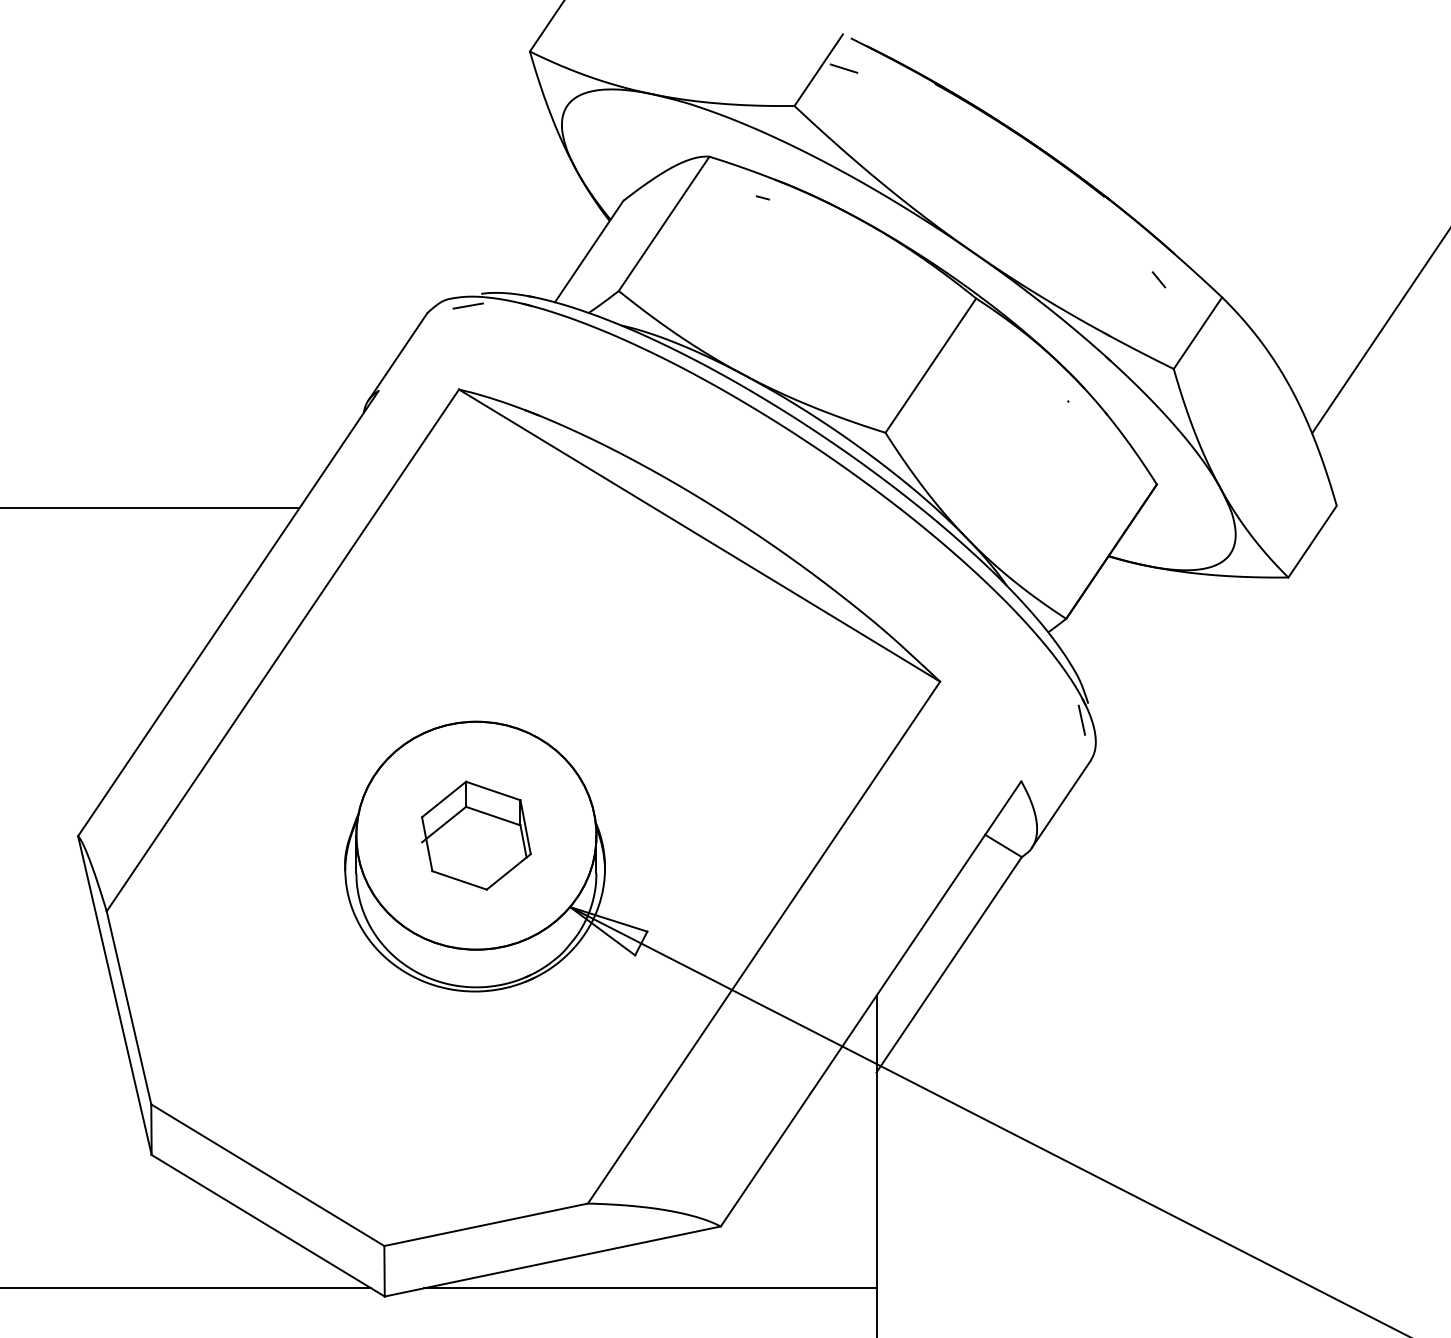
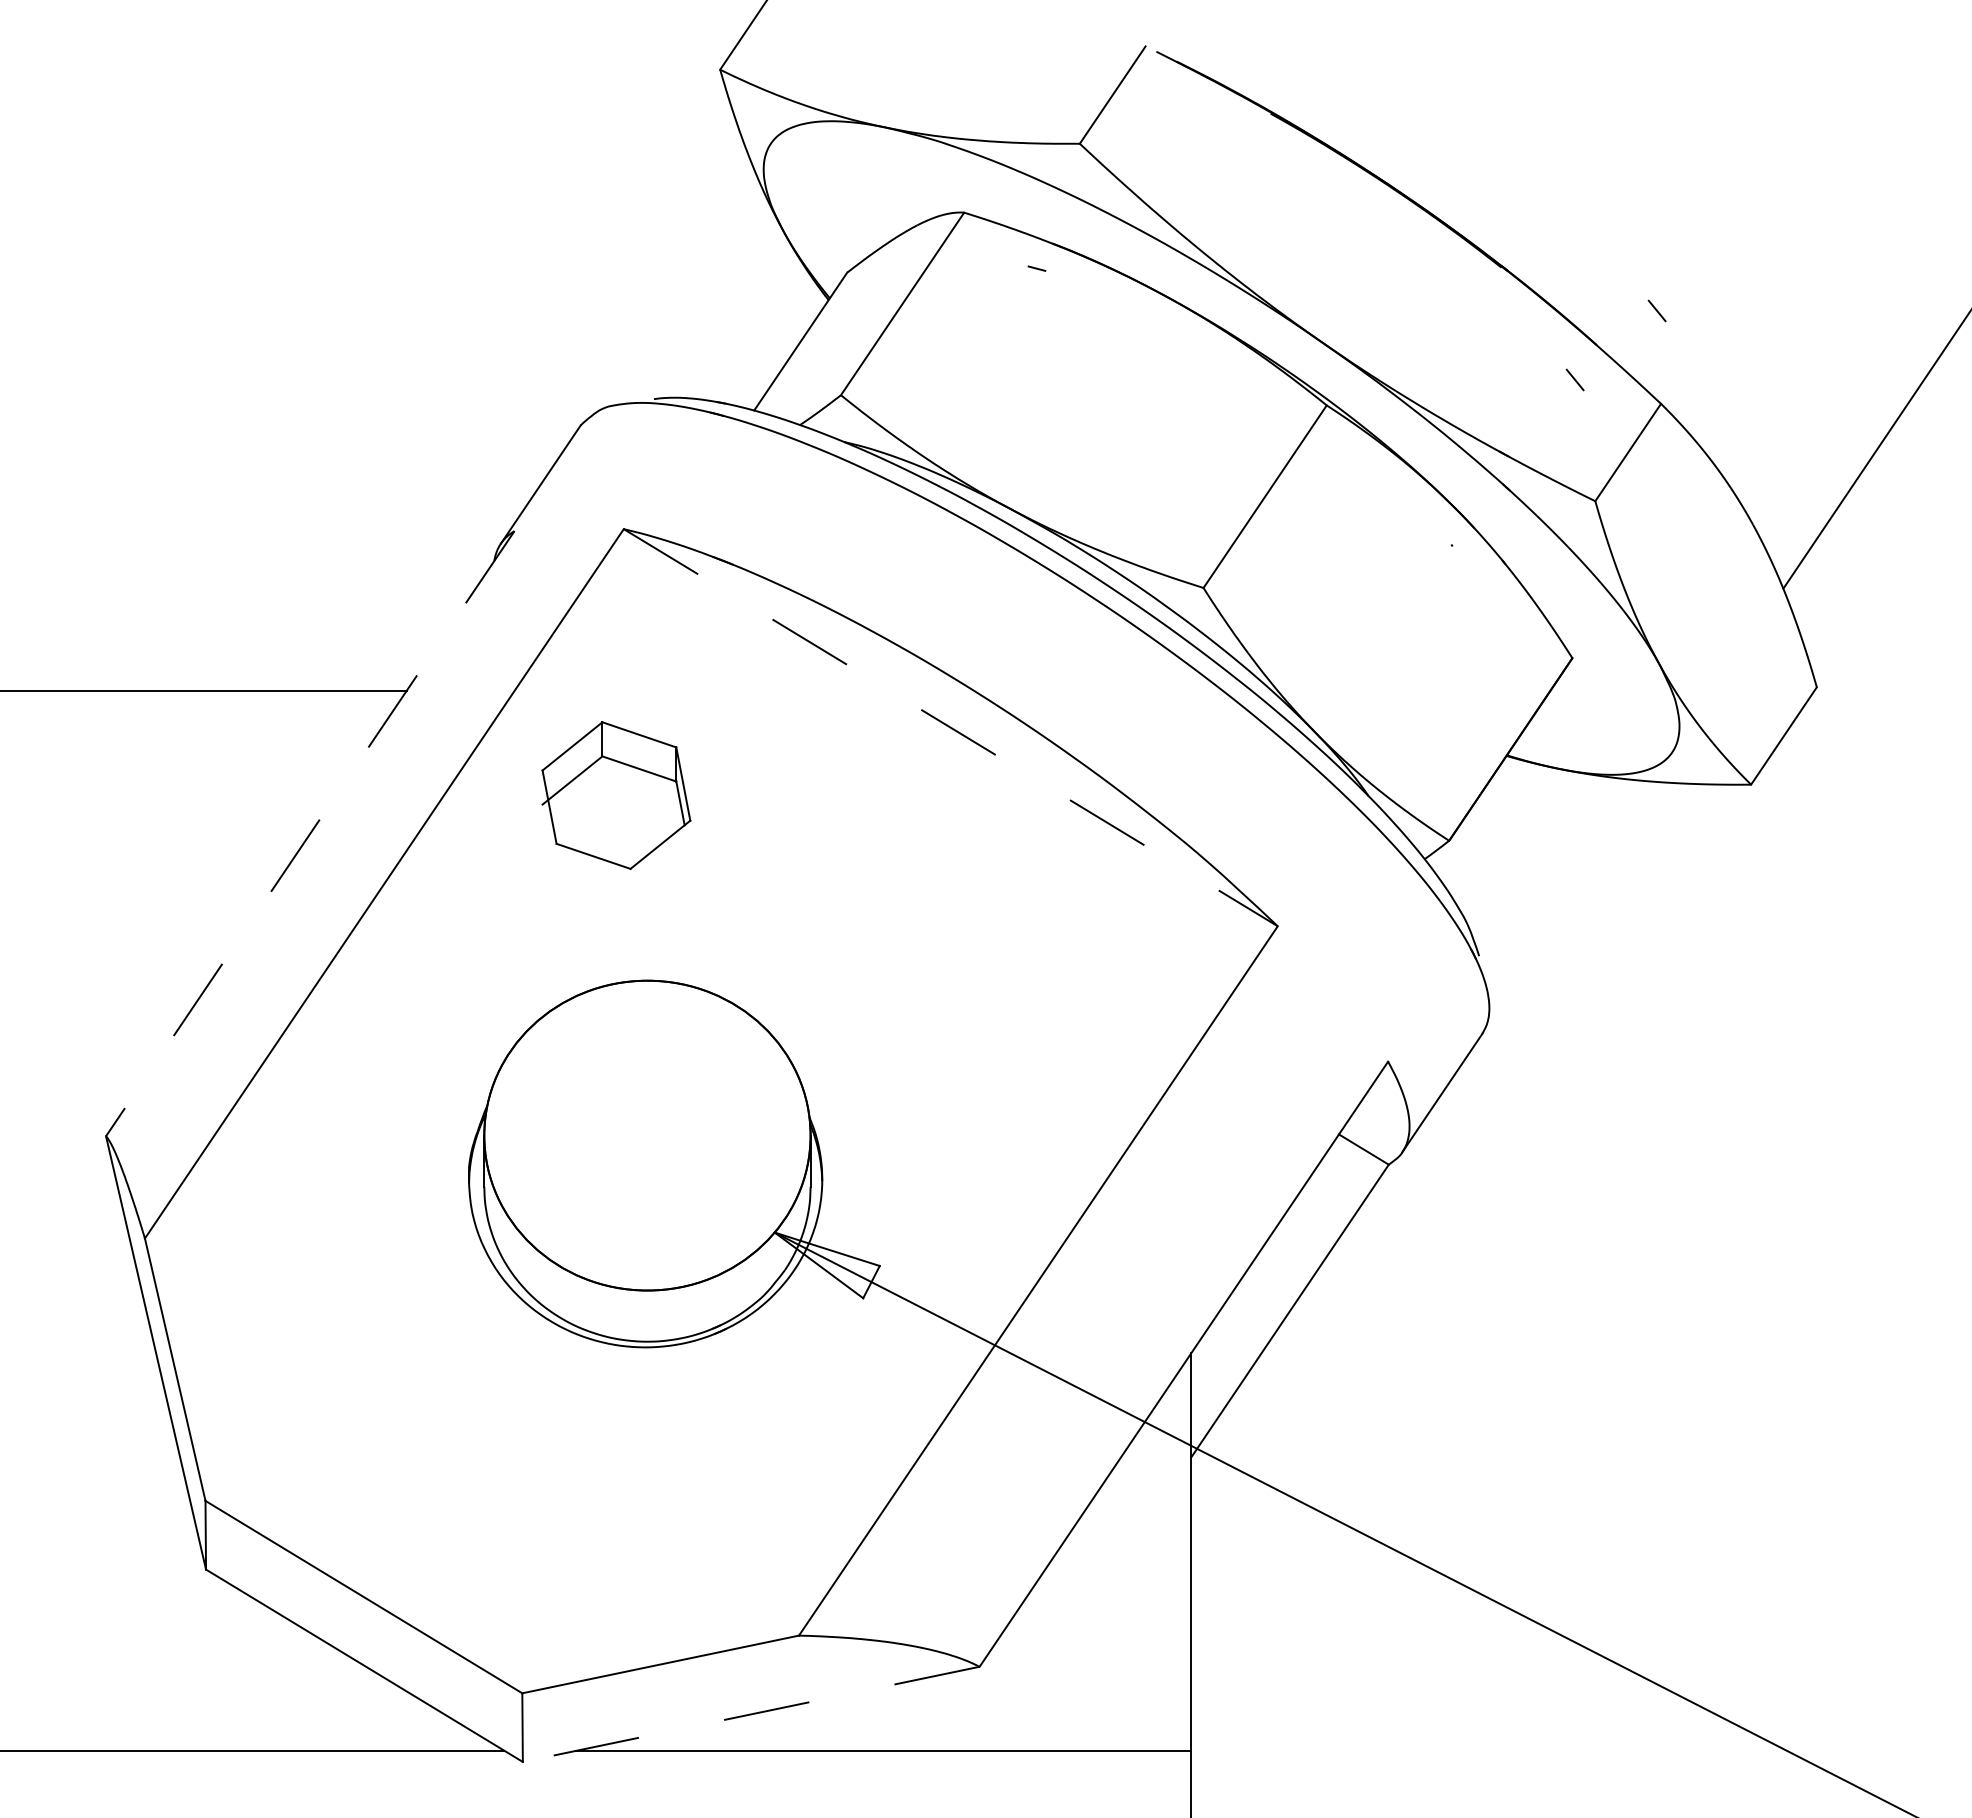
line: (844, 68) -> (1147, 92), removed
line: (1218, 228) -> (1656, 310), added
line: (468, 305) -> (636, 415), removed
line: (699, 535) -> (950, 727), solid -> dashed
line: (228, 614) -> (310, 834), solid -> dashed
line: (1081, 720) -> (1470, 978), removed
part: (476, 835) -> (616, 795), moved
line: (552, 1261) -> (750, 1714), solid -> dashed

